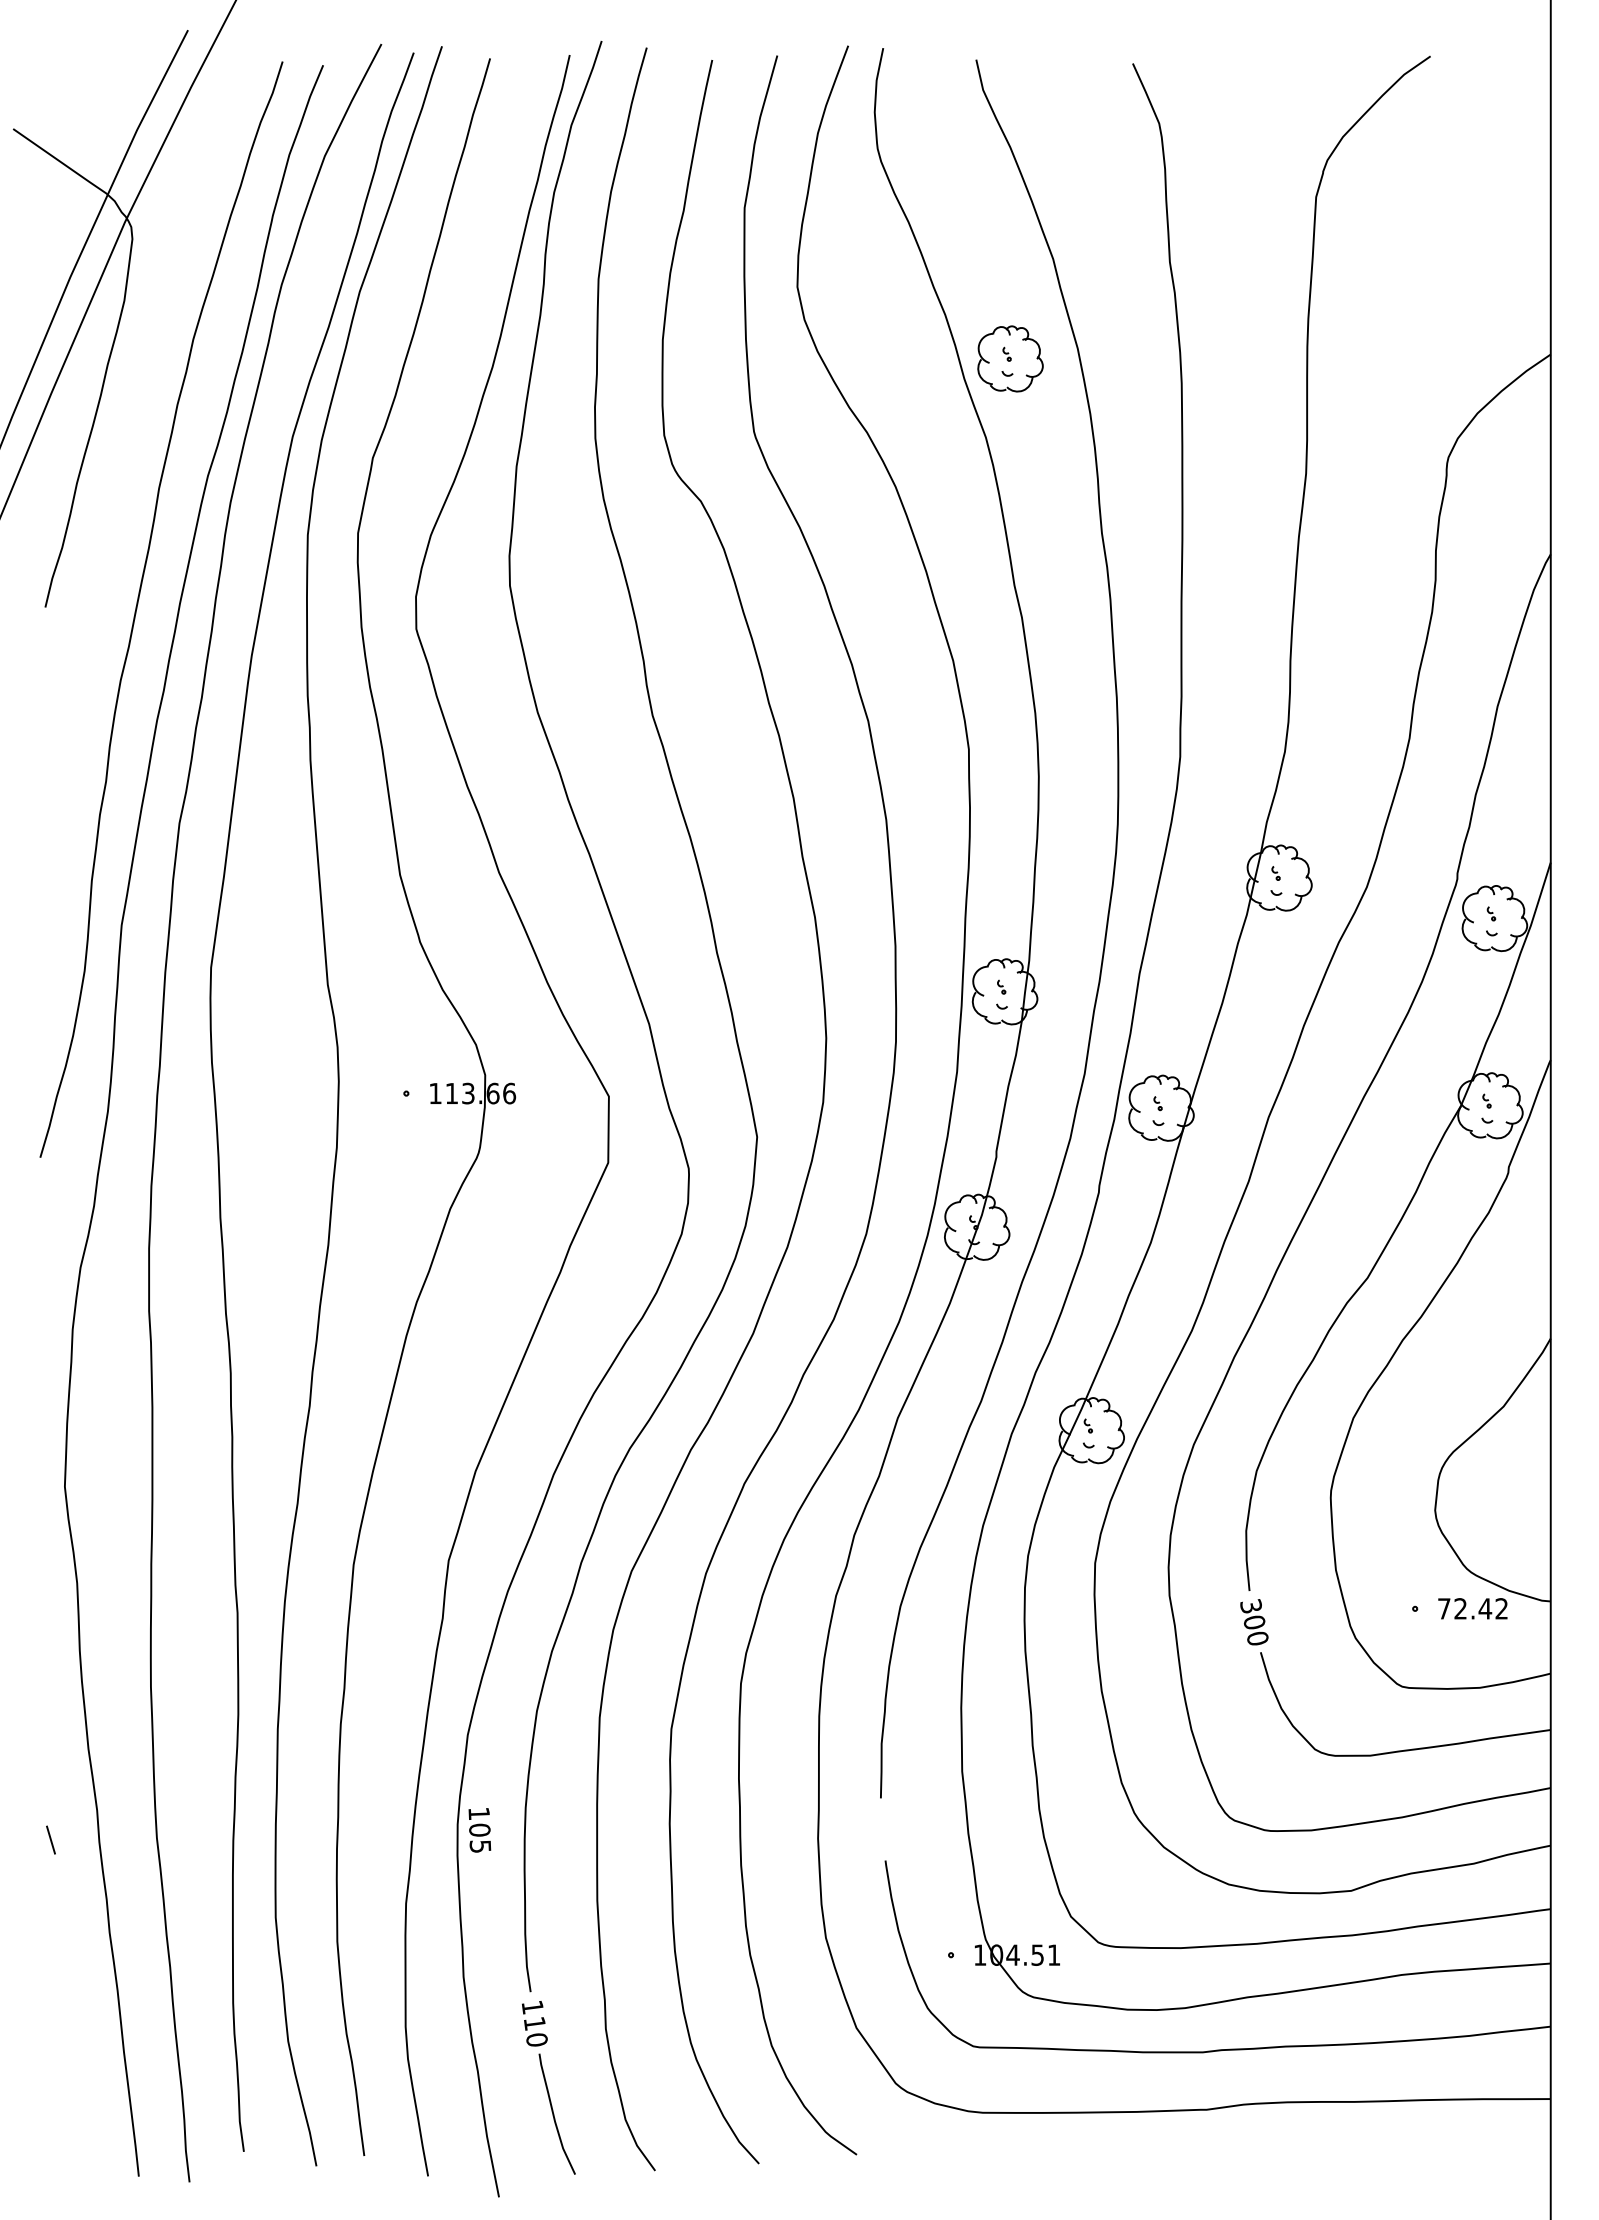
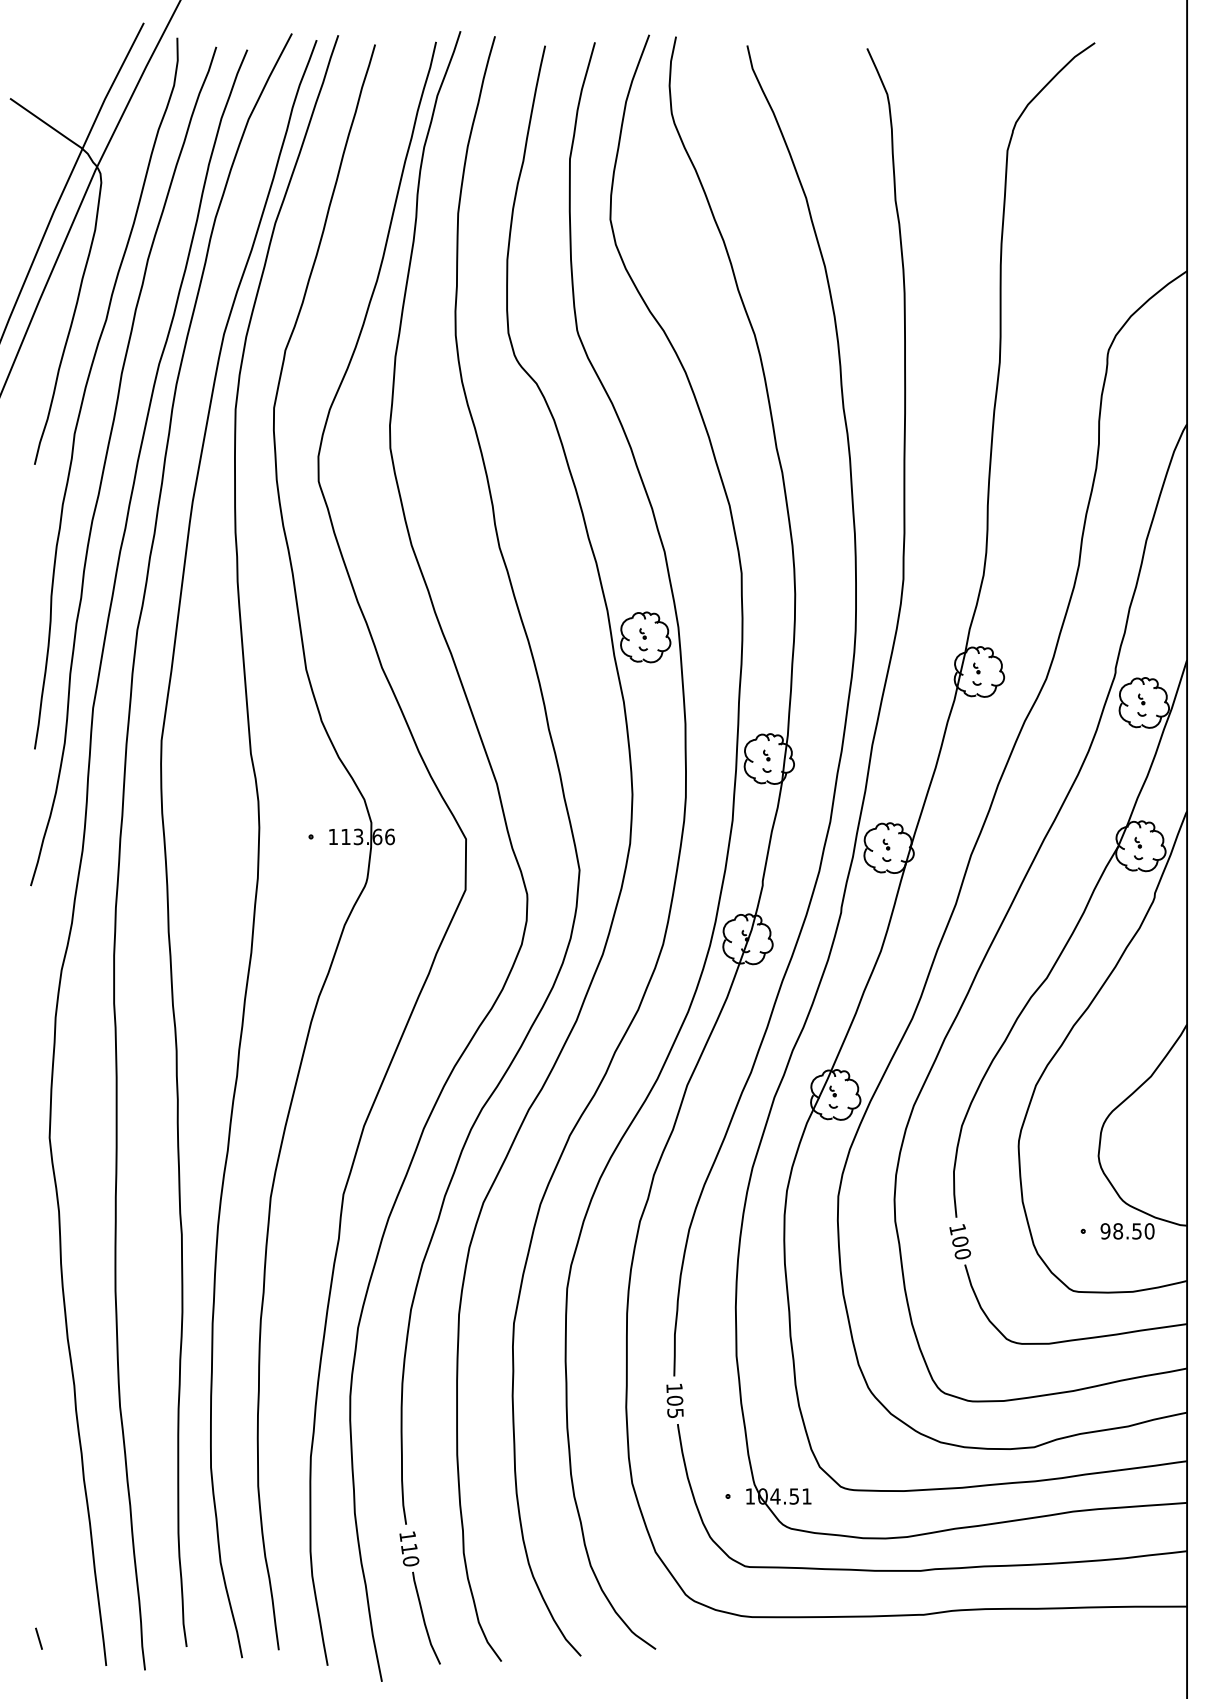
part: (1010, 358) -> (645, 637), moved
curve: (112, 509) -> (86, 389), added
text: (1250, 1606) -> (957, 1229), 300 -> 100
text: (1472, 1608) -> (1127, 1231), 72.42 -> 98.50
text: (479, 1830) -> (674, 1401), moved
line: (50, 1839) -> (38, 1638), moved

